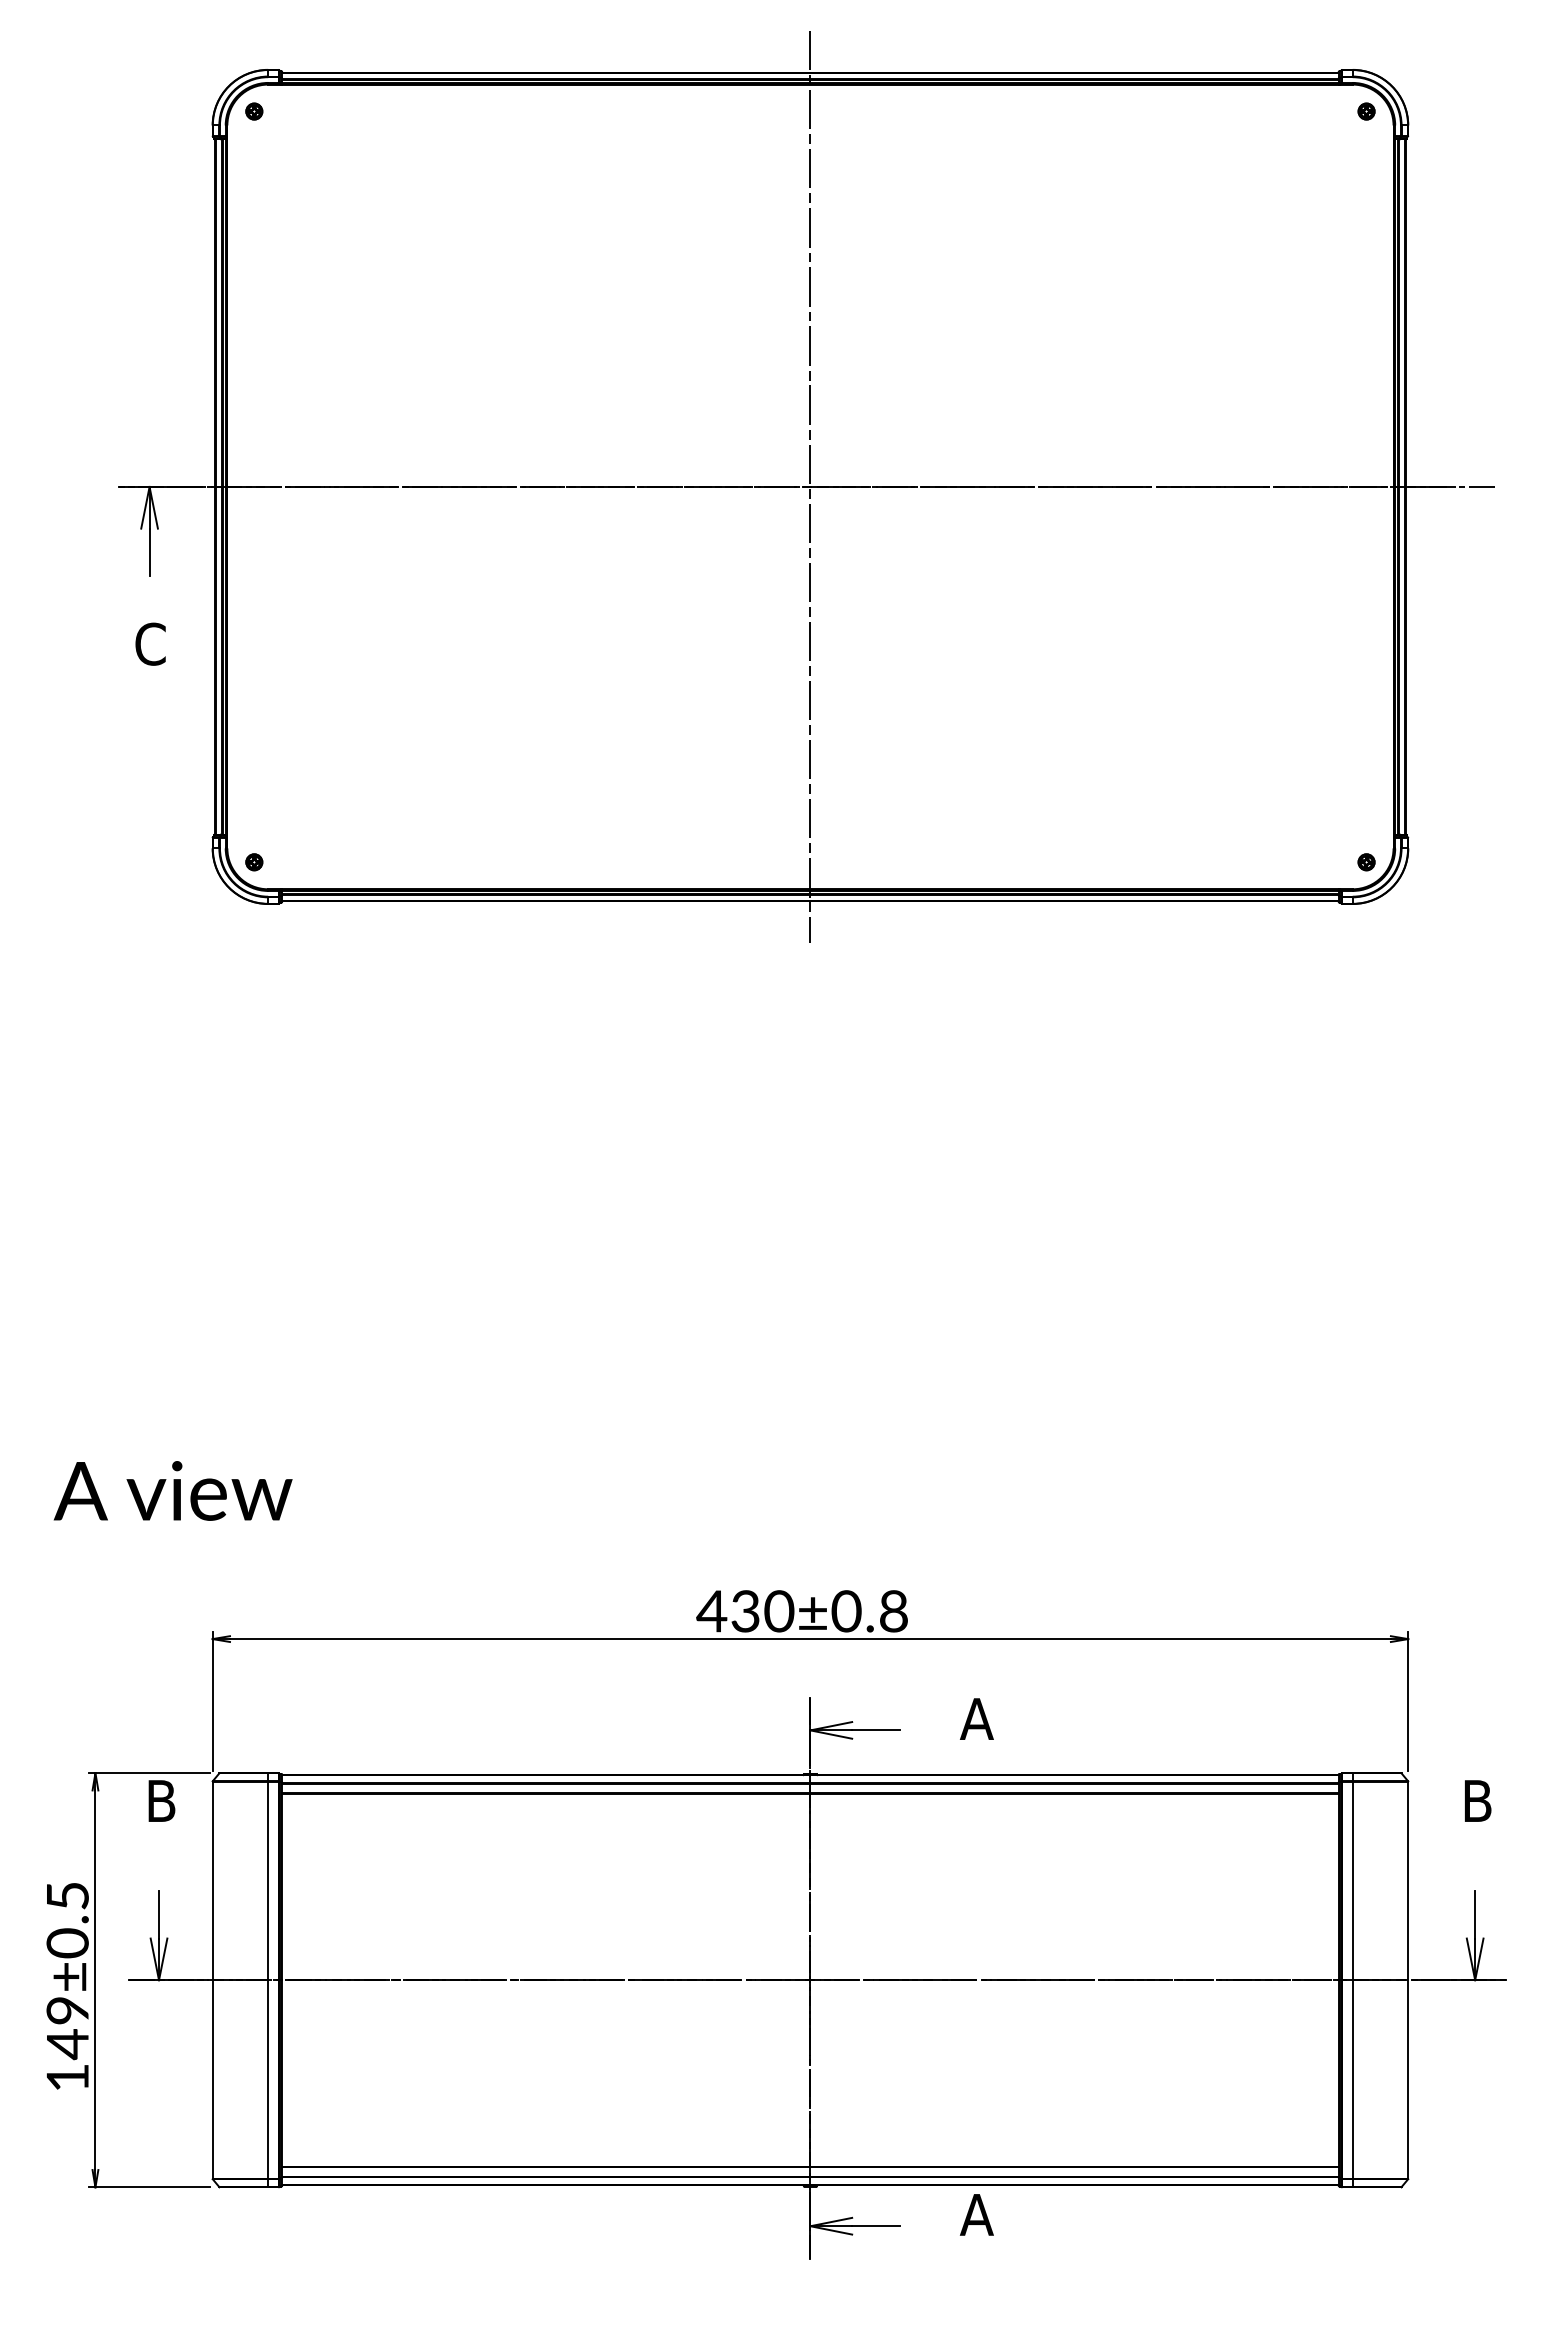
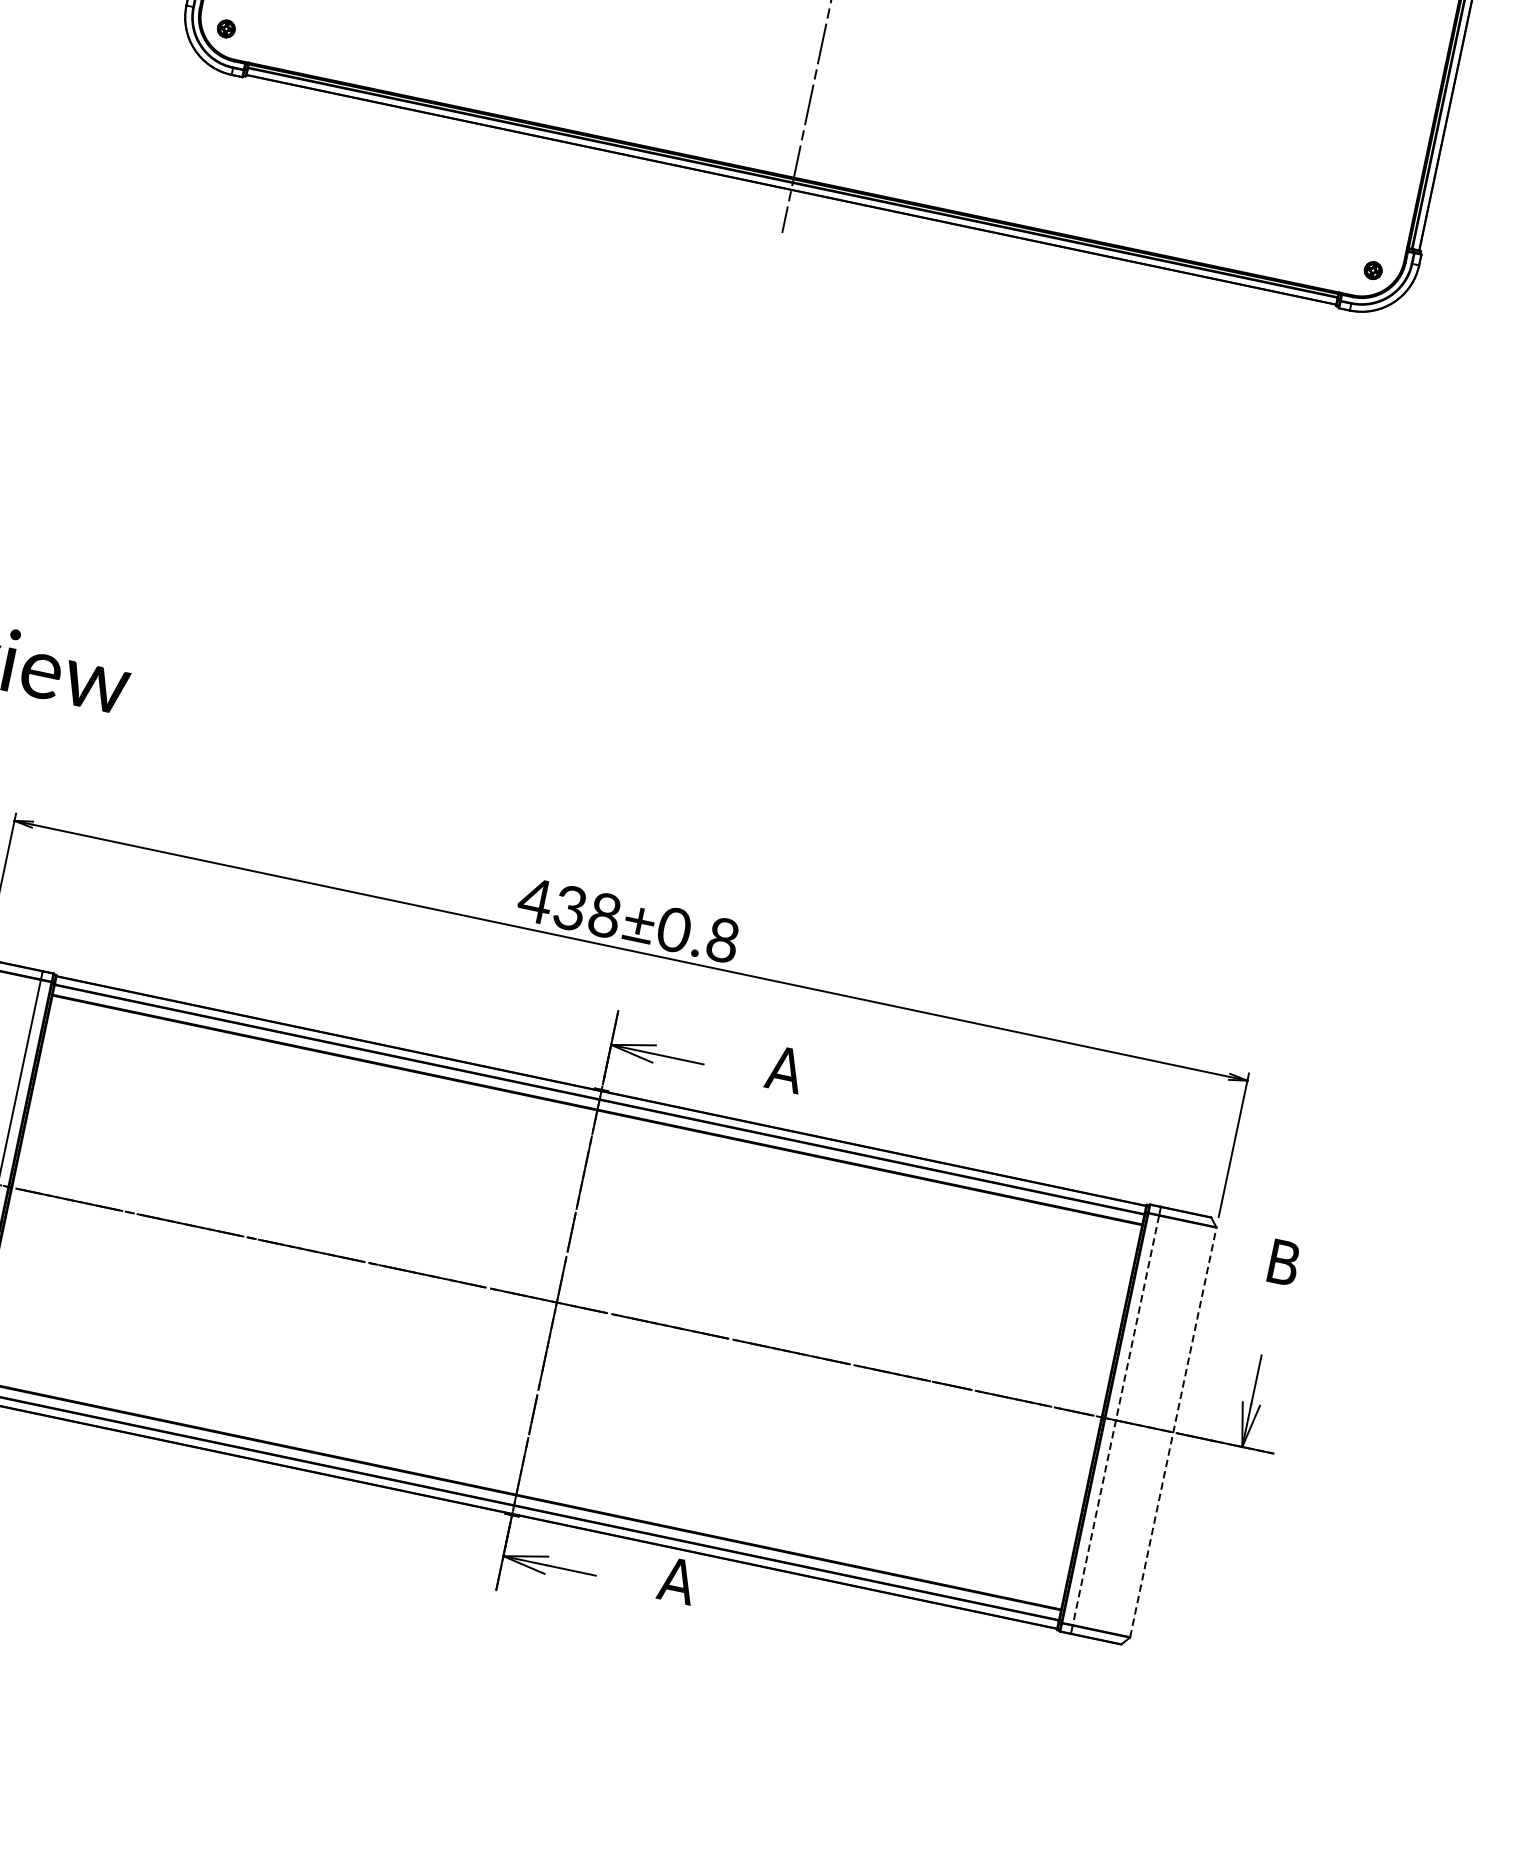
text: (779, 1611) -> (605, 915), 430±0.8 -> 438±0.8
line: (1352, 1980) -> (1115, 1420), solid -> dashed
line: (1408, 1980) -> (1173, 1432), solid -> dashed

